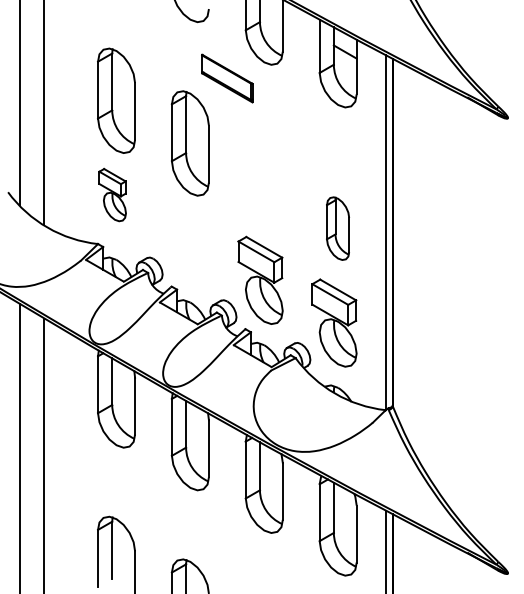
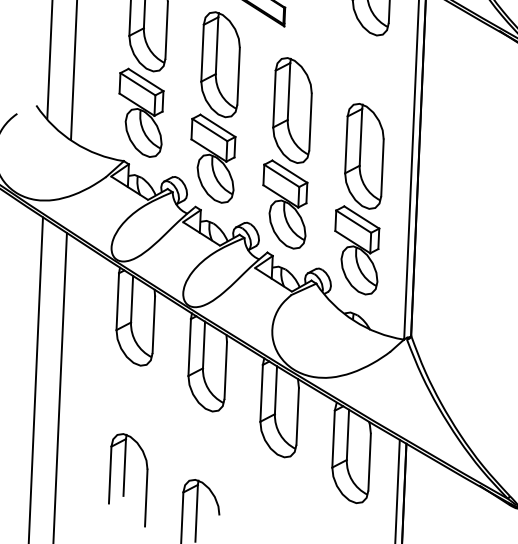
part: (263, 186) -> (291, 110), added
part: (112, 194) -> (140, 112), size x1.67
part: (337, 228) -> (363, 156), size x1.67
part: (186, 237) -> (212, 158), added

